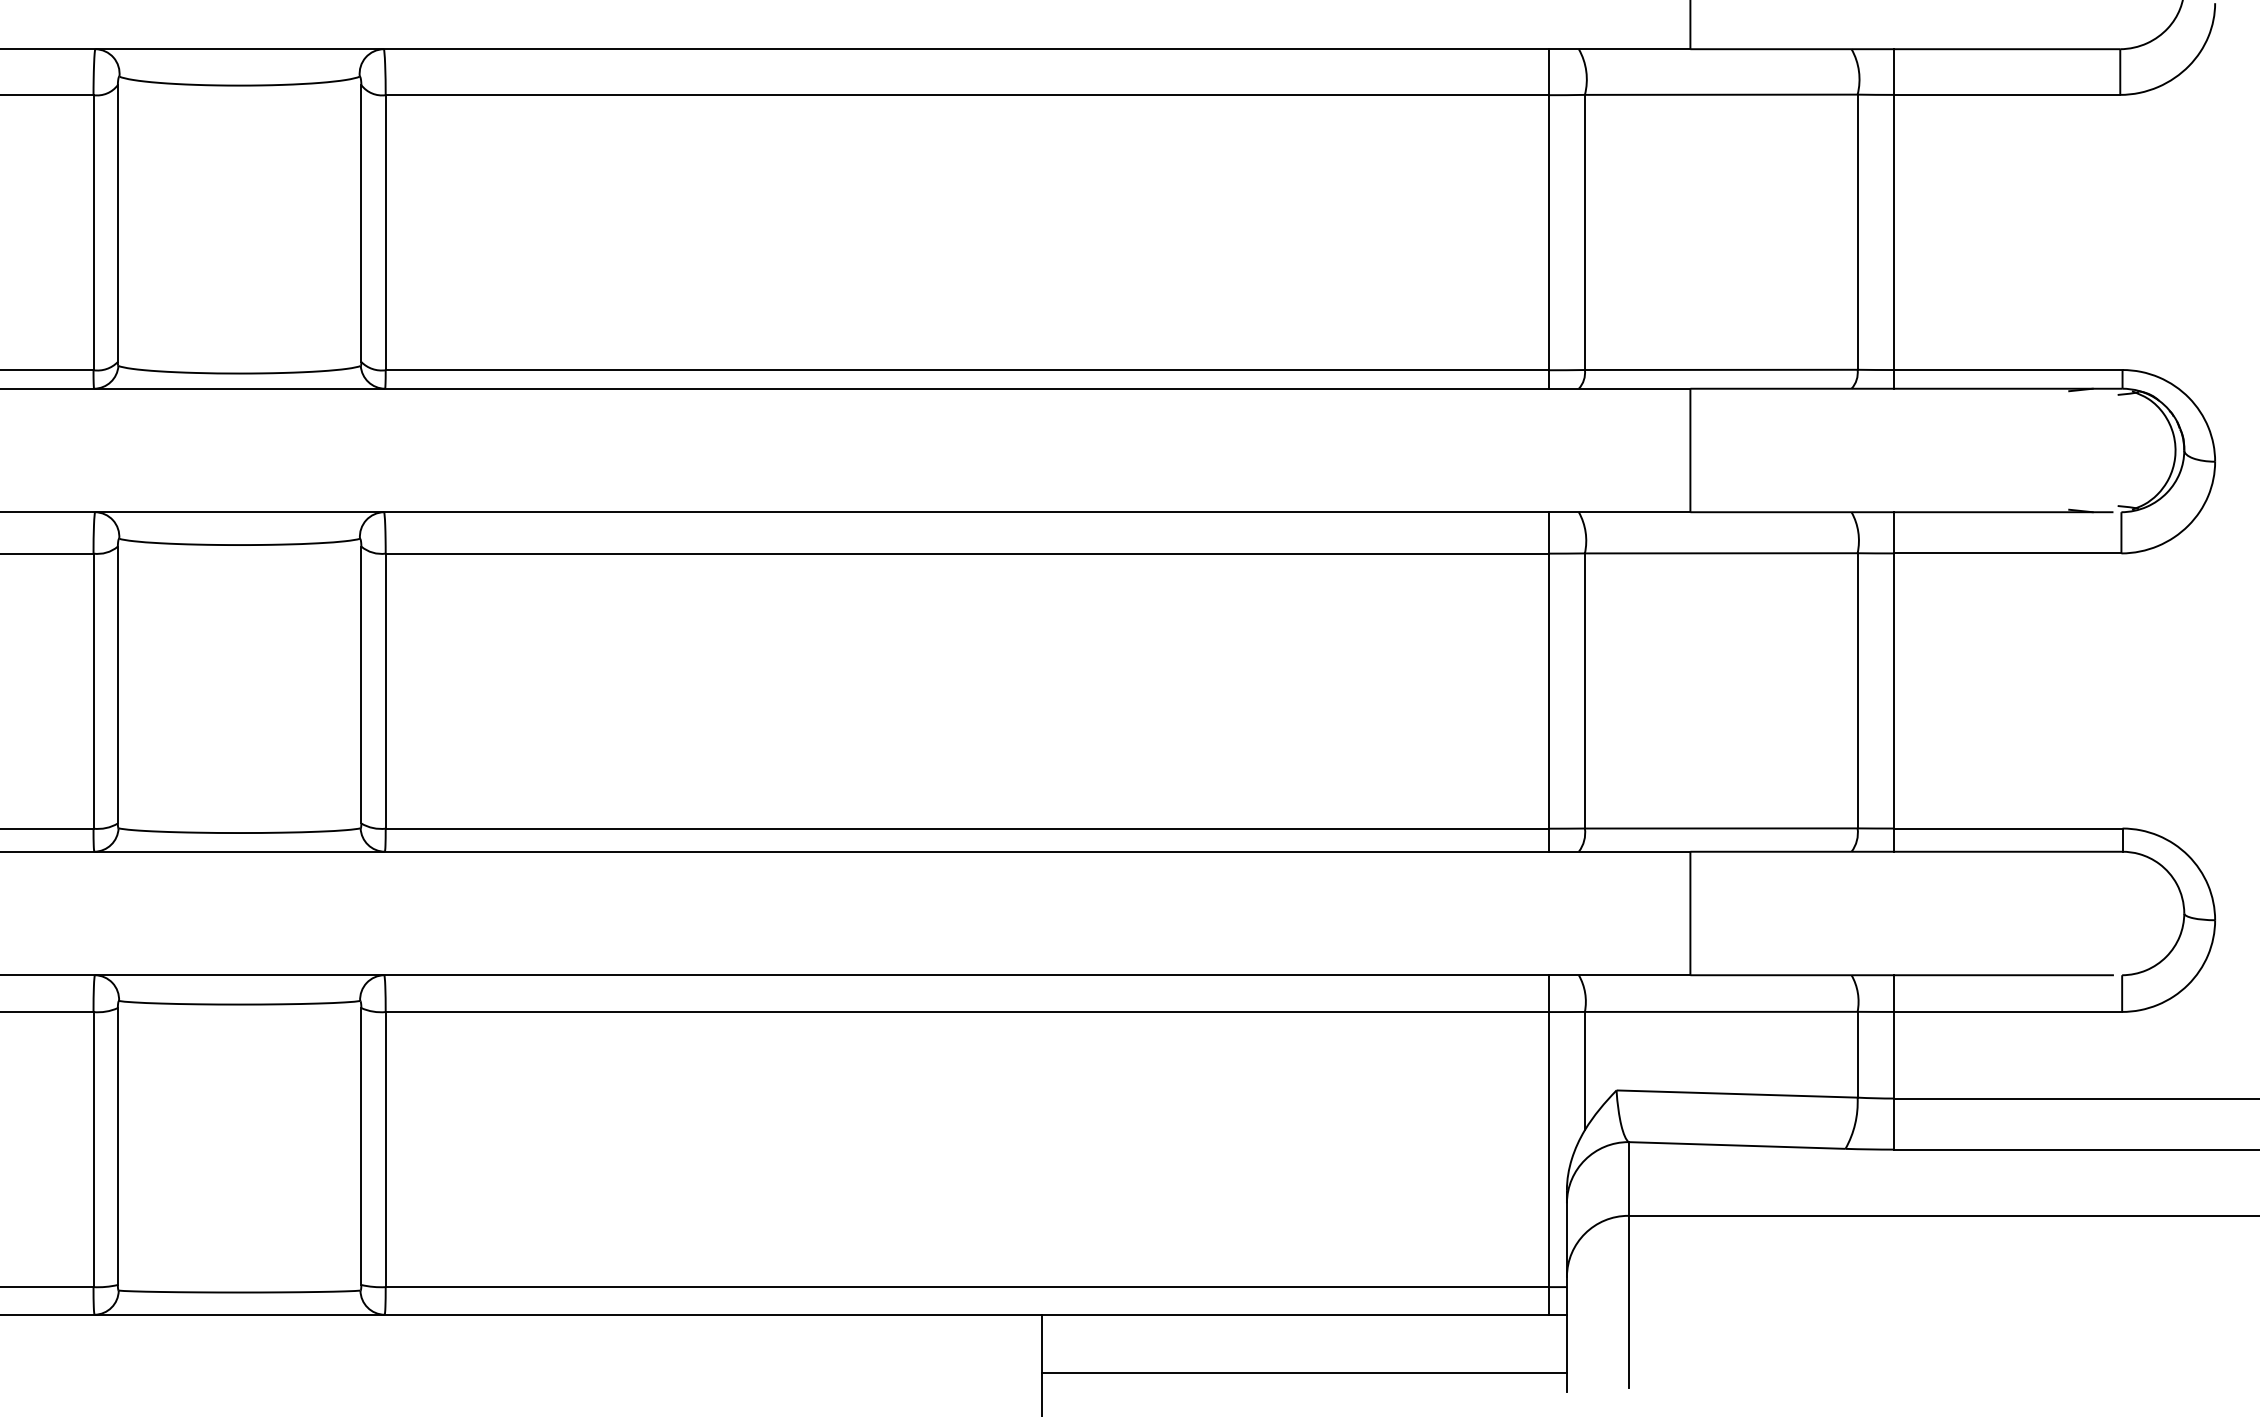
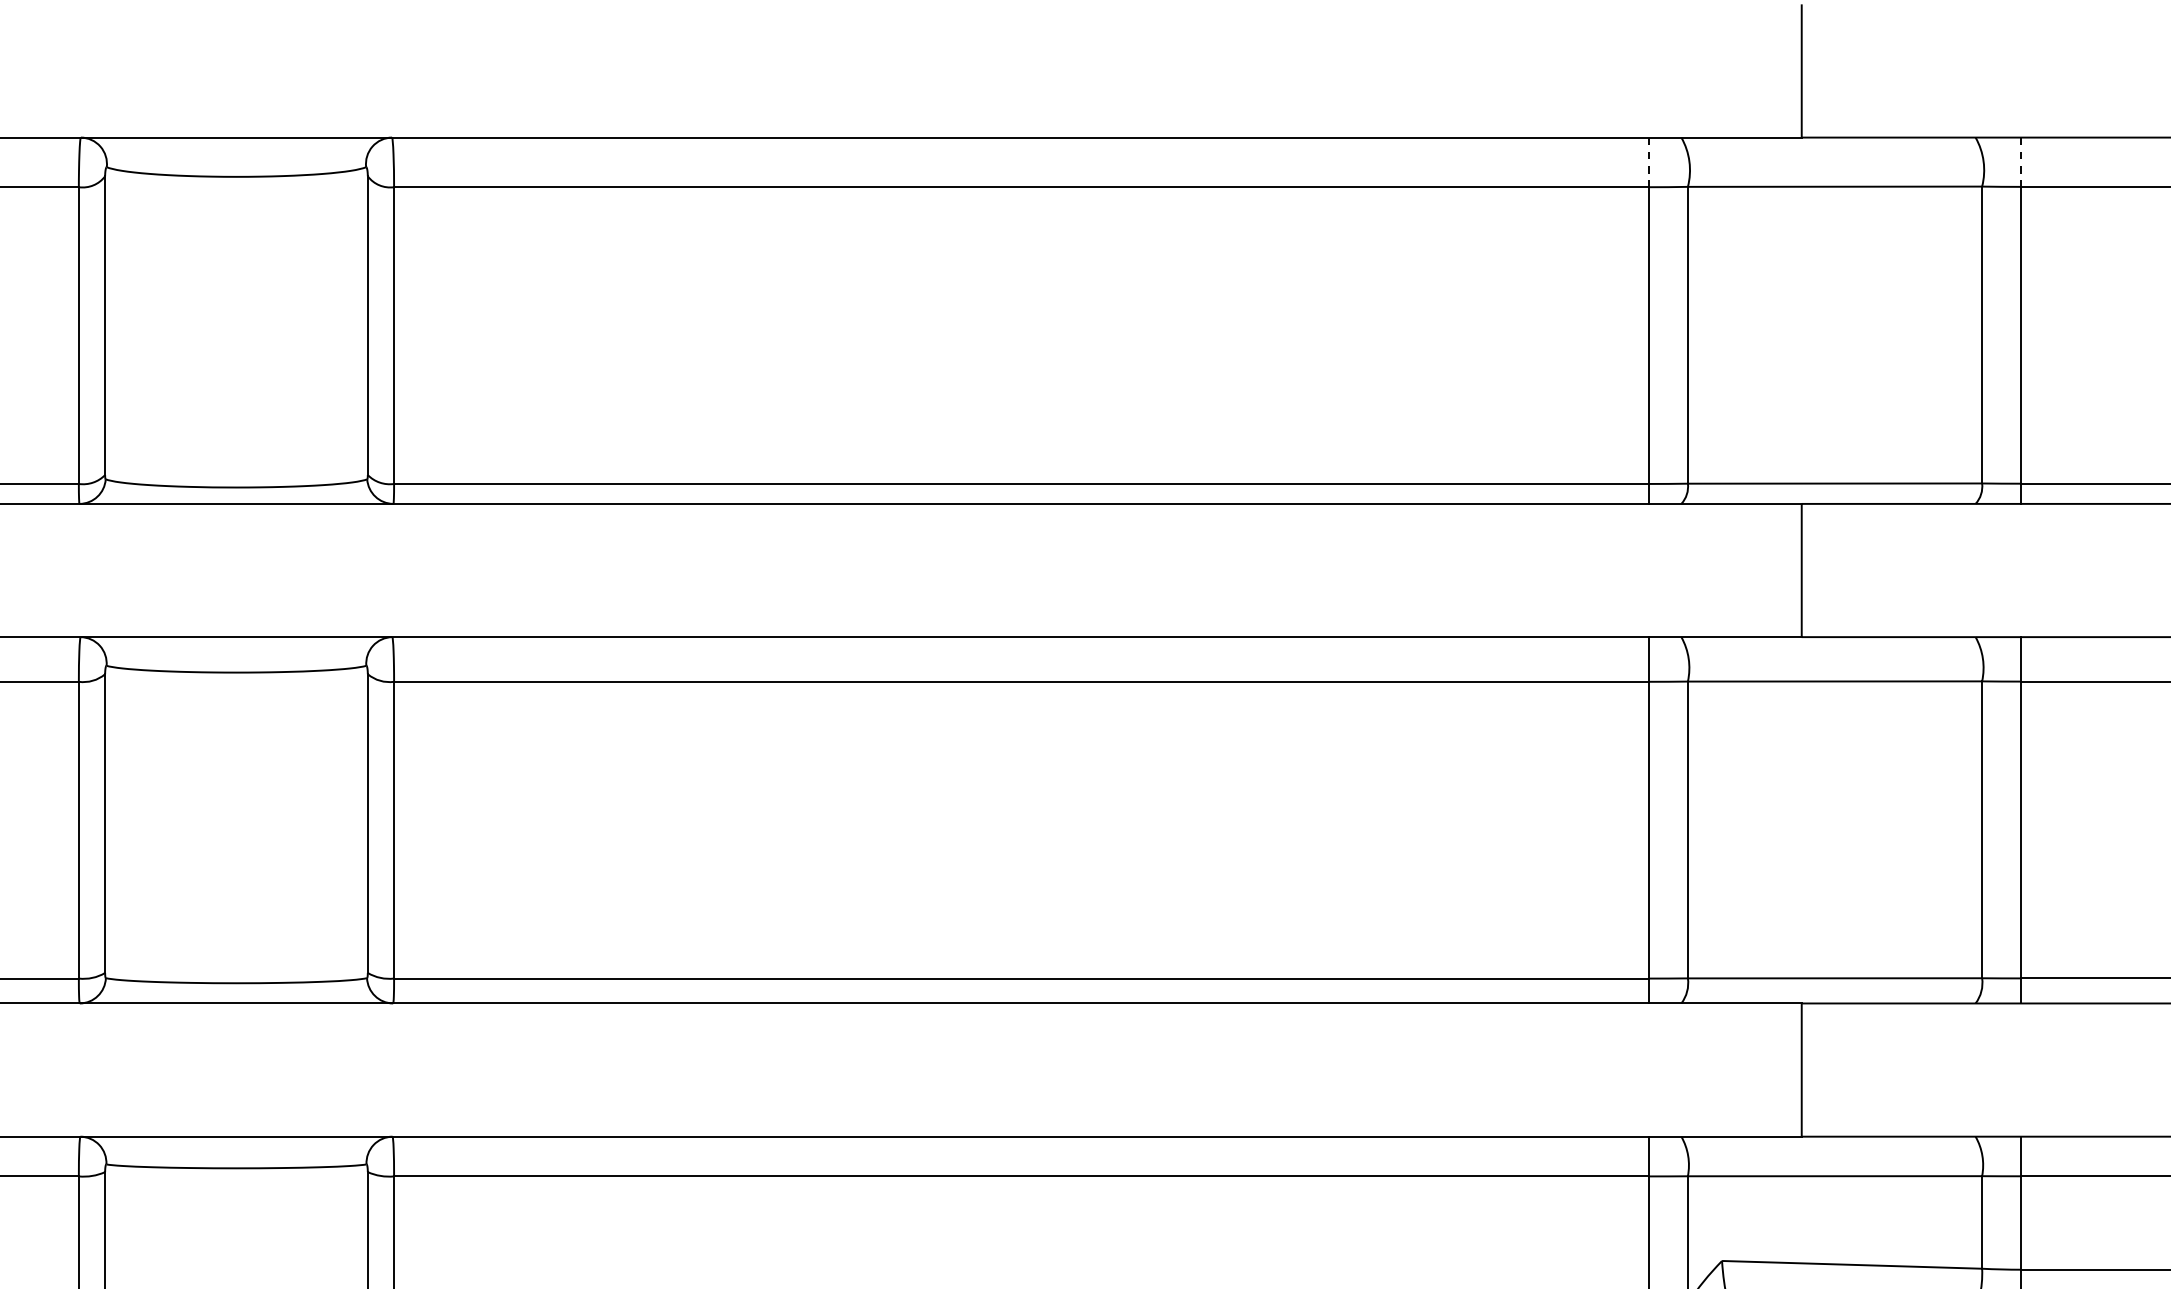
line: (1548, 72) -> (1648, 162), solid -> dashed
line: (1893, 72) -> (2020, 162), solid -> dashed

